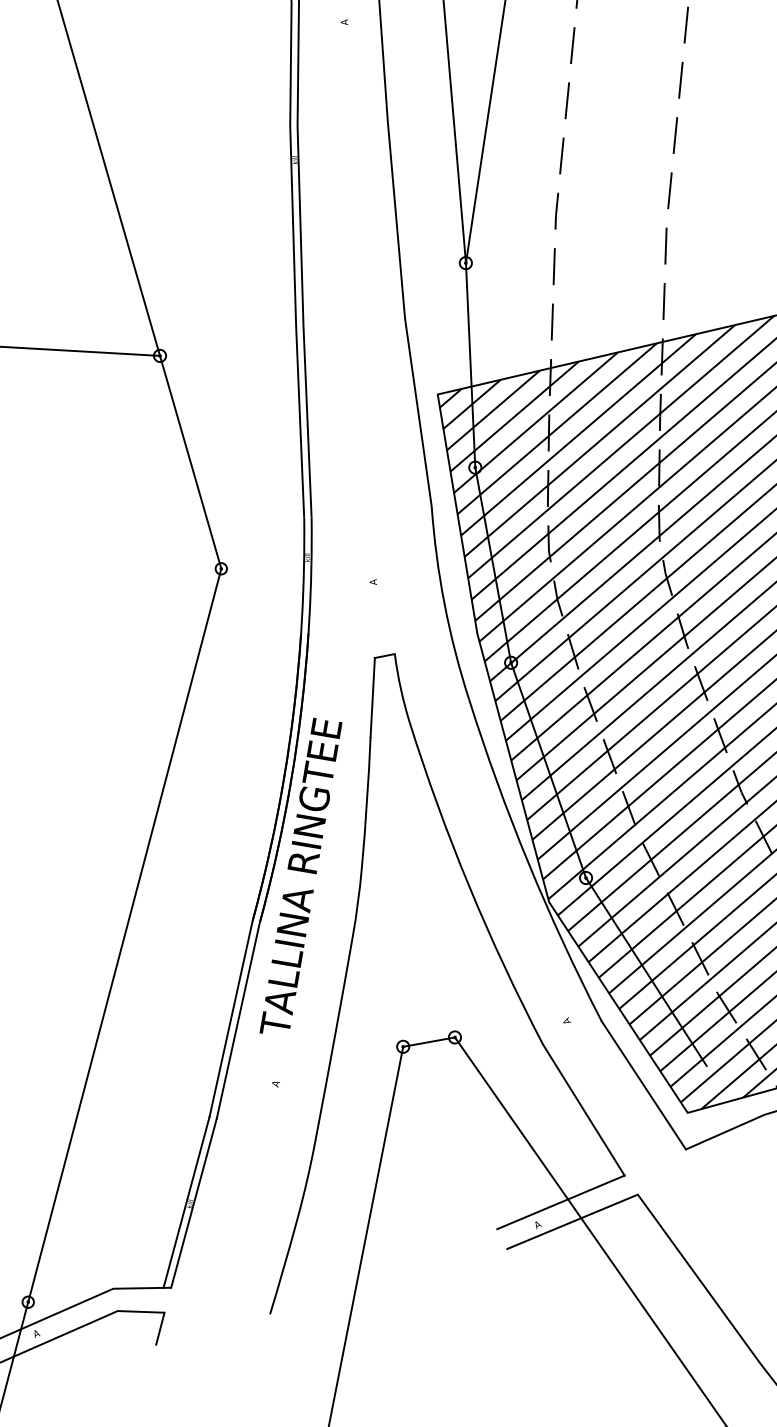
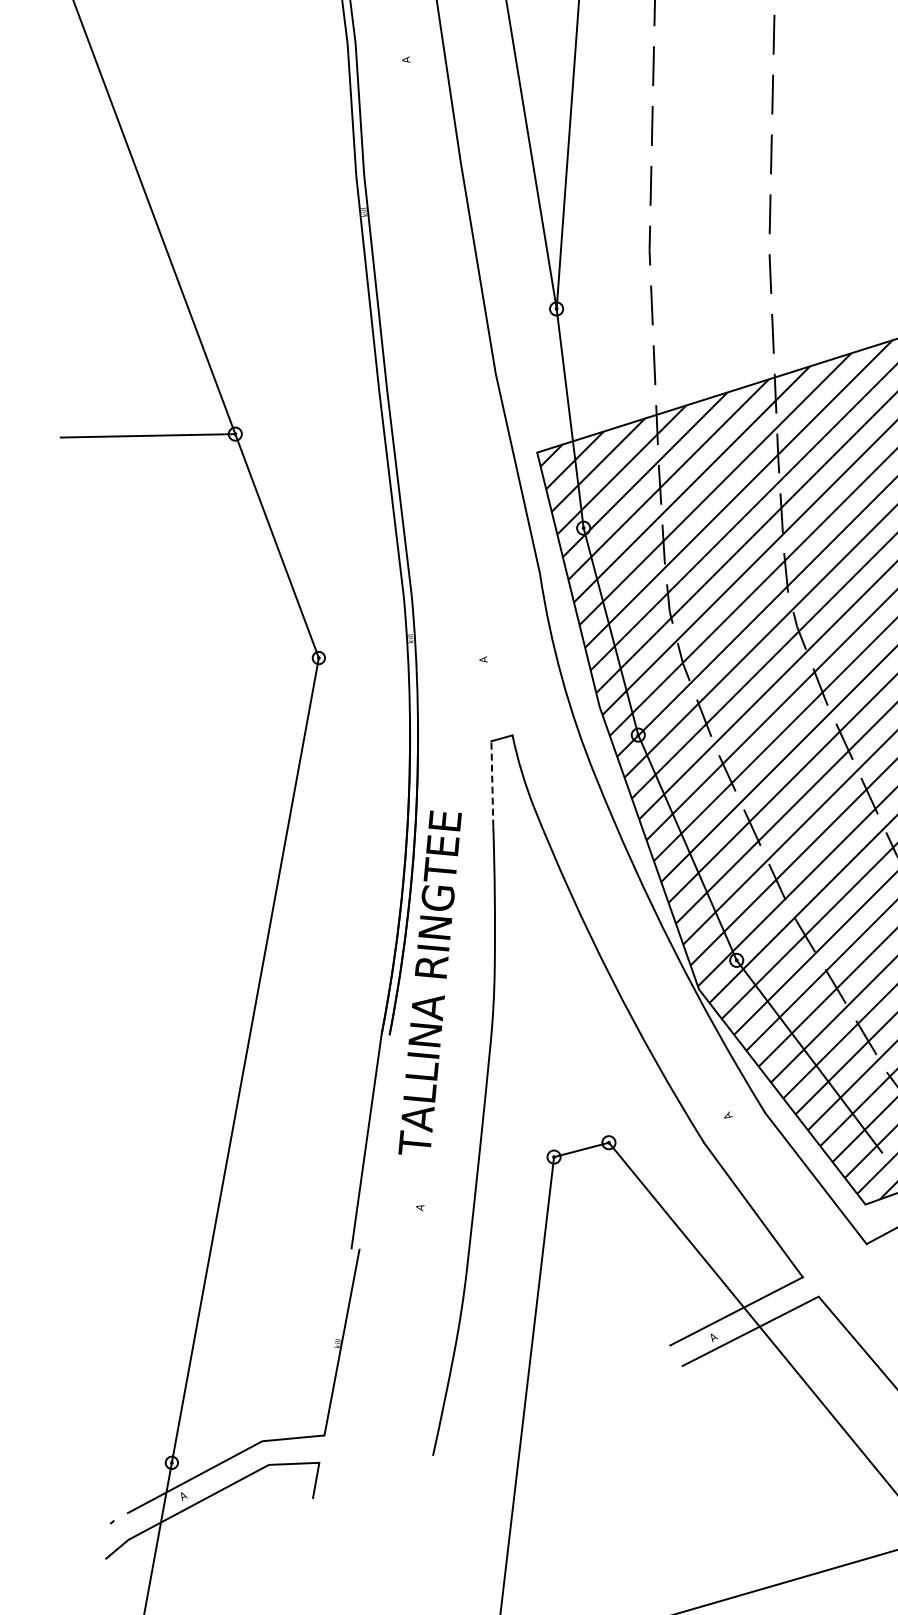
line: (372, 697) -> (492, 783), solid -> dashed
line: (238, 1020) -> (374, 1142), removed
line: (186, 1202) -> (333, 1342), removed

